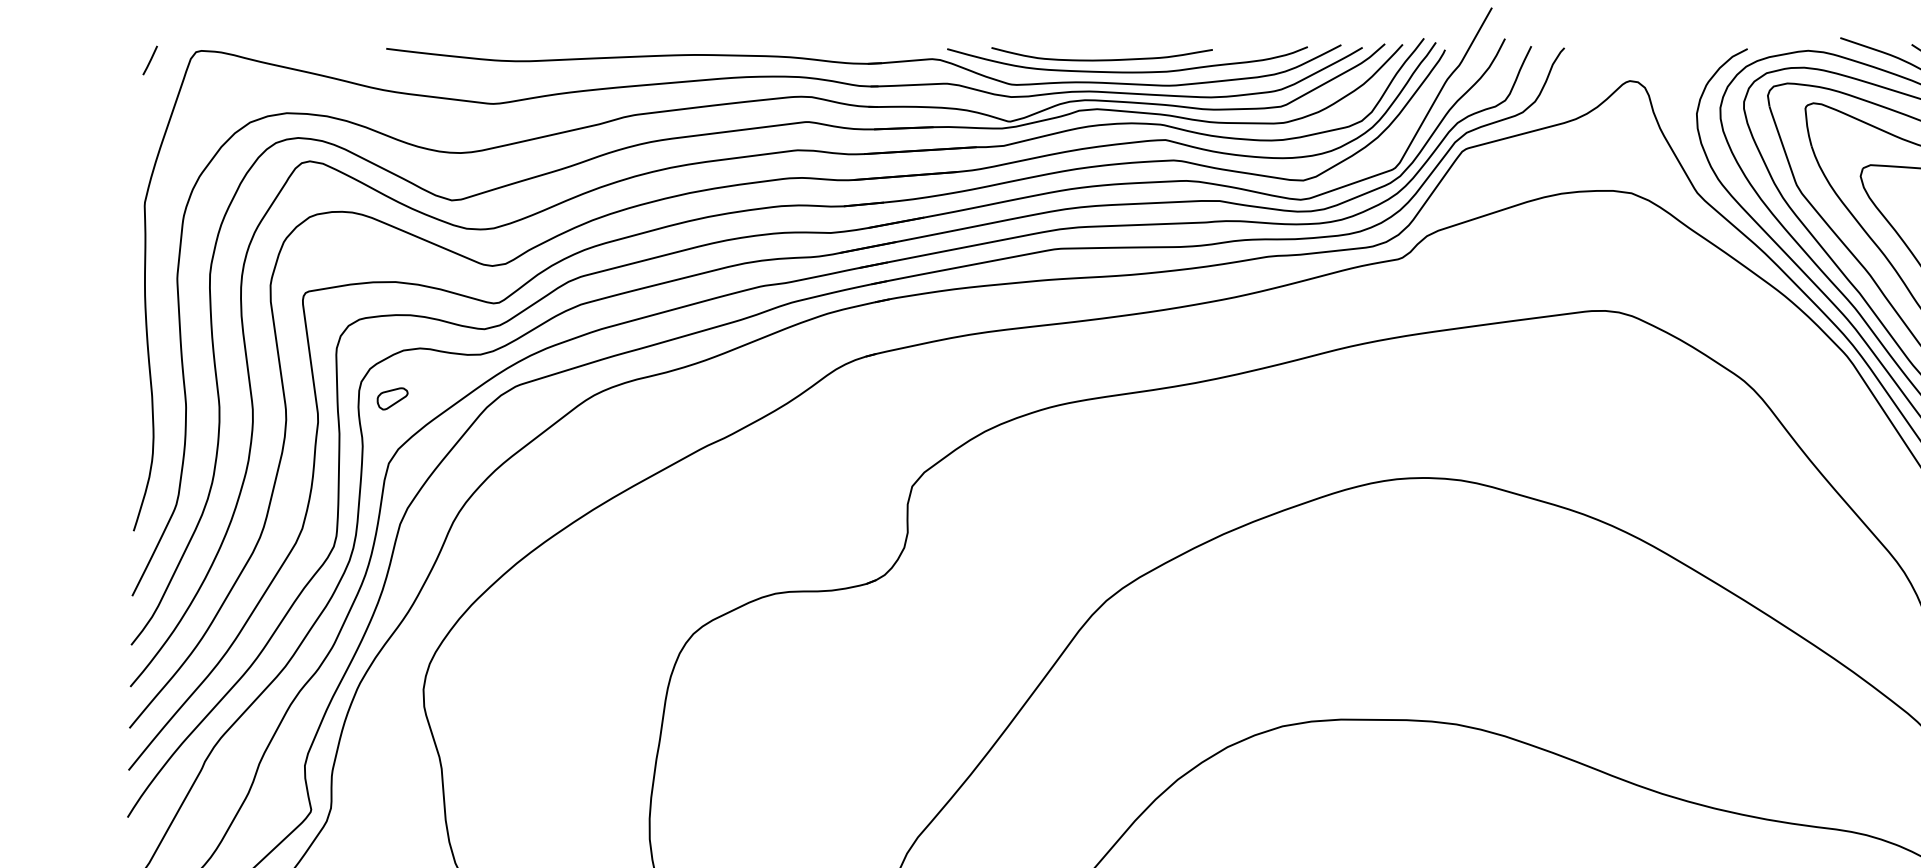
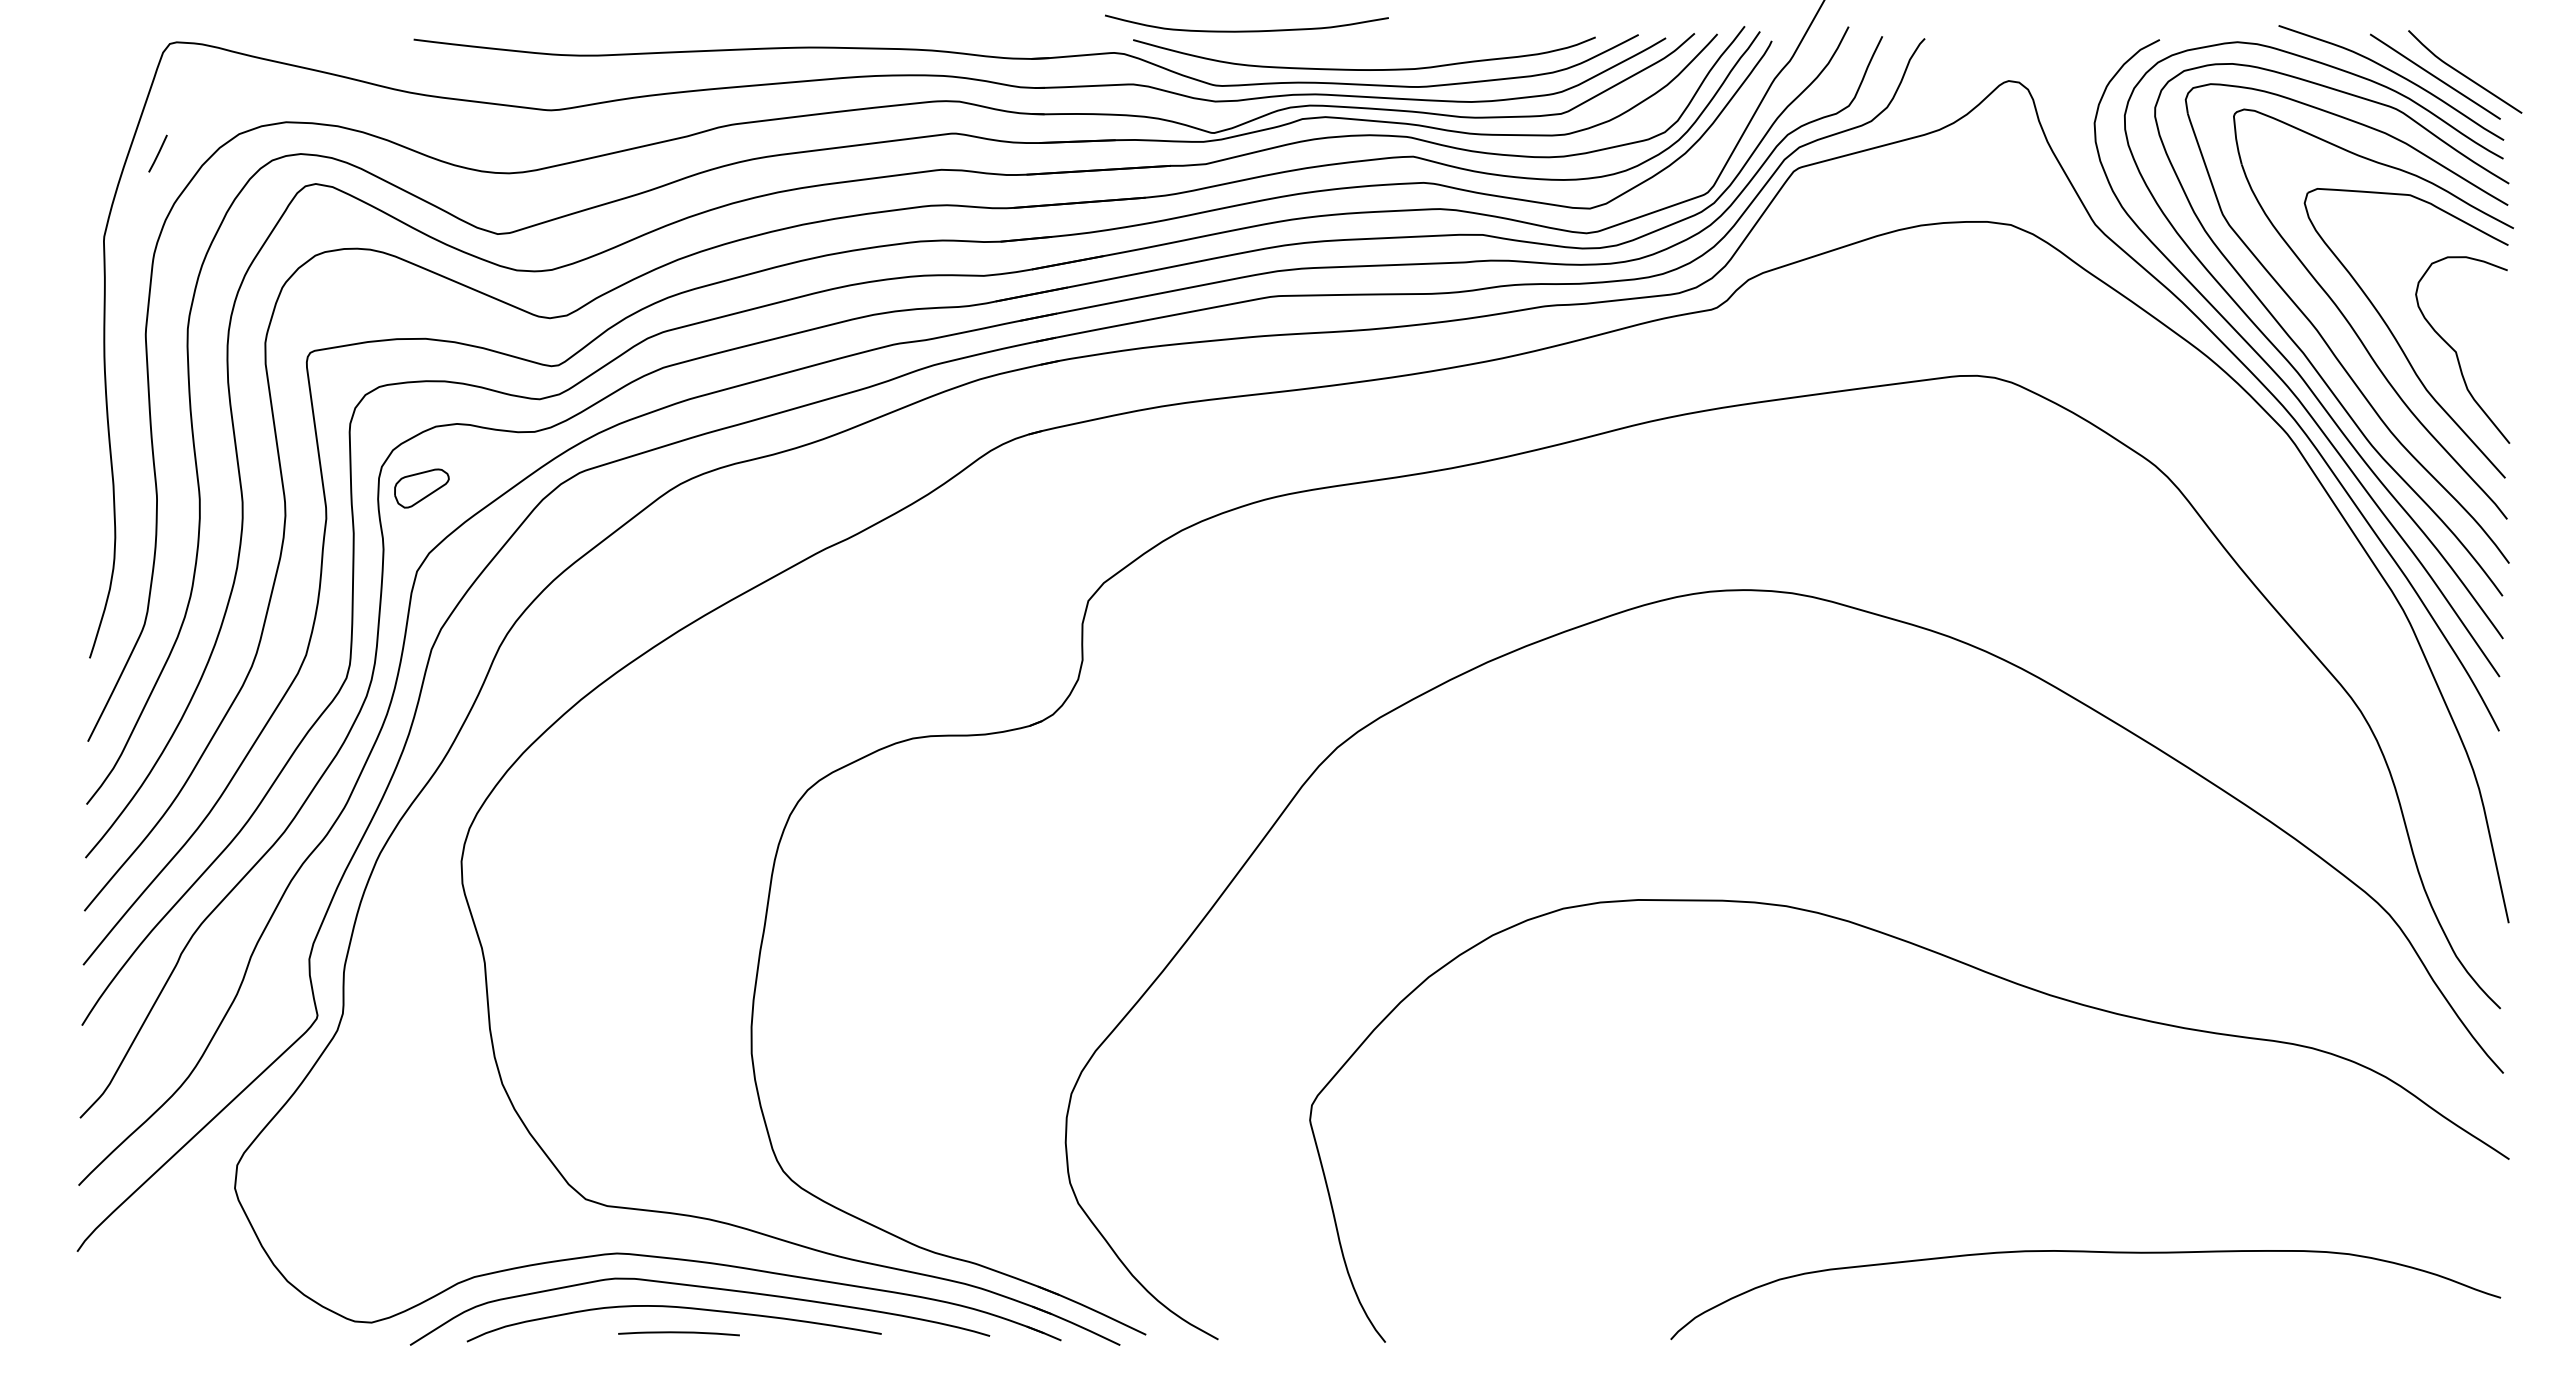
curve: (1101, 59) -> (1246, 30), moved
line: (149, 60) -> (157, 153), moved
part: (392, 398) -> (421, 488), size x1.4

